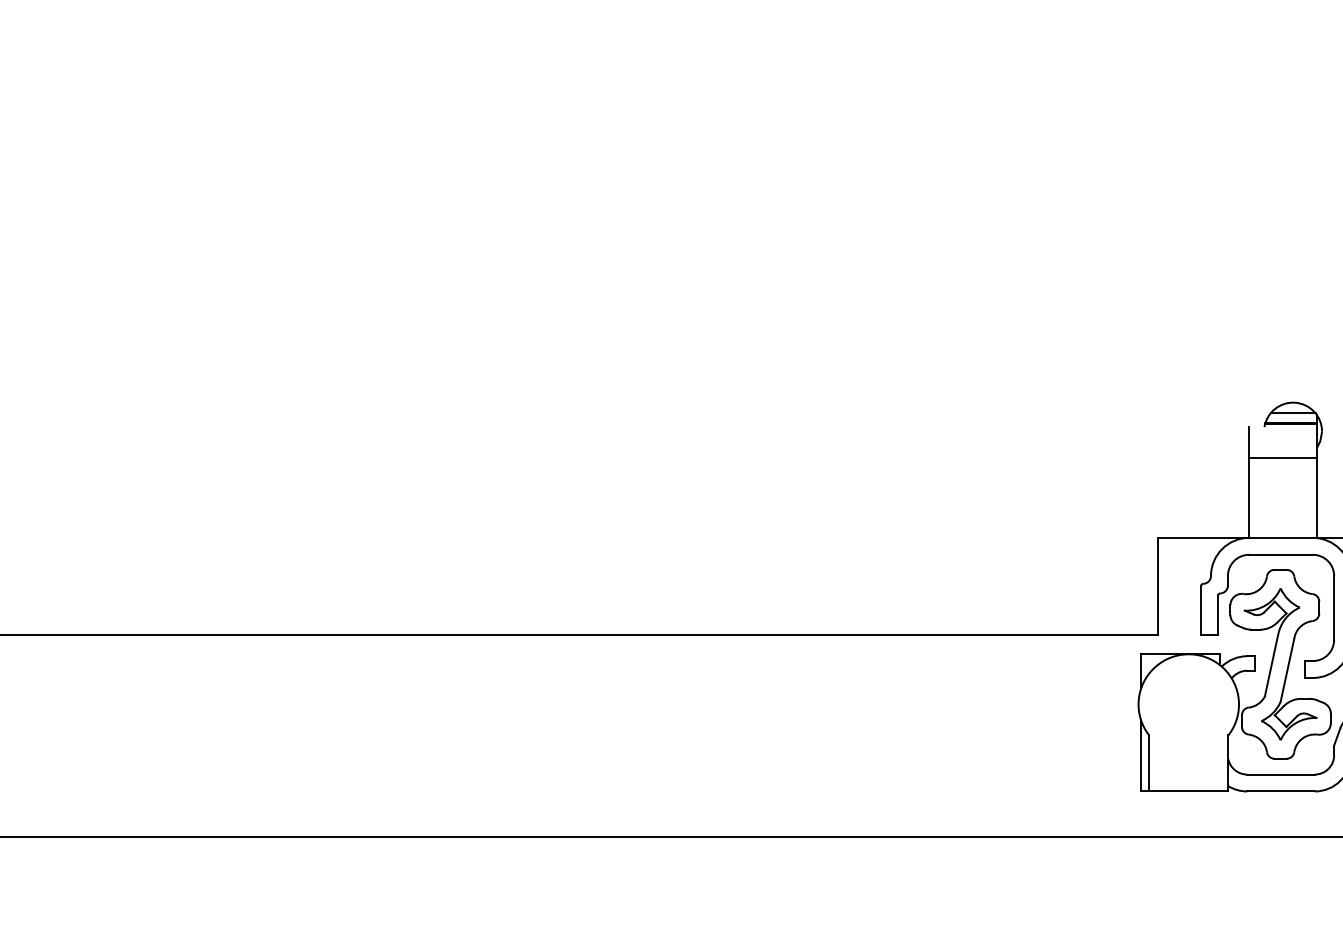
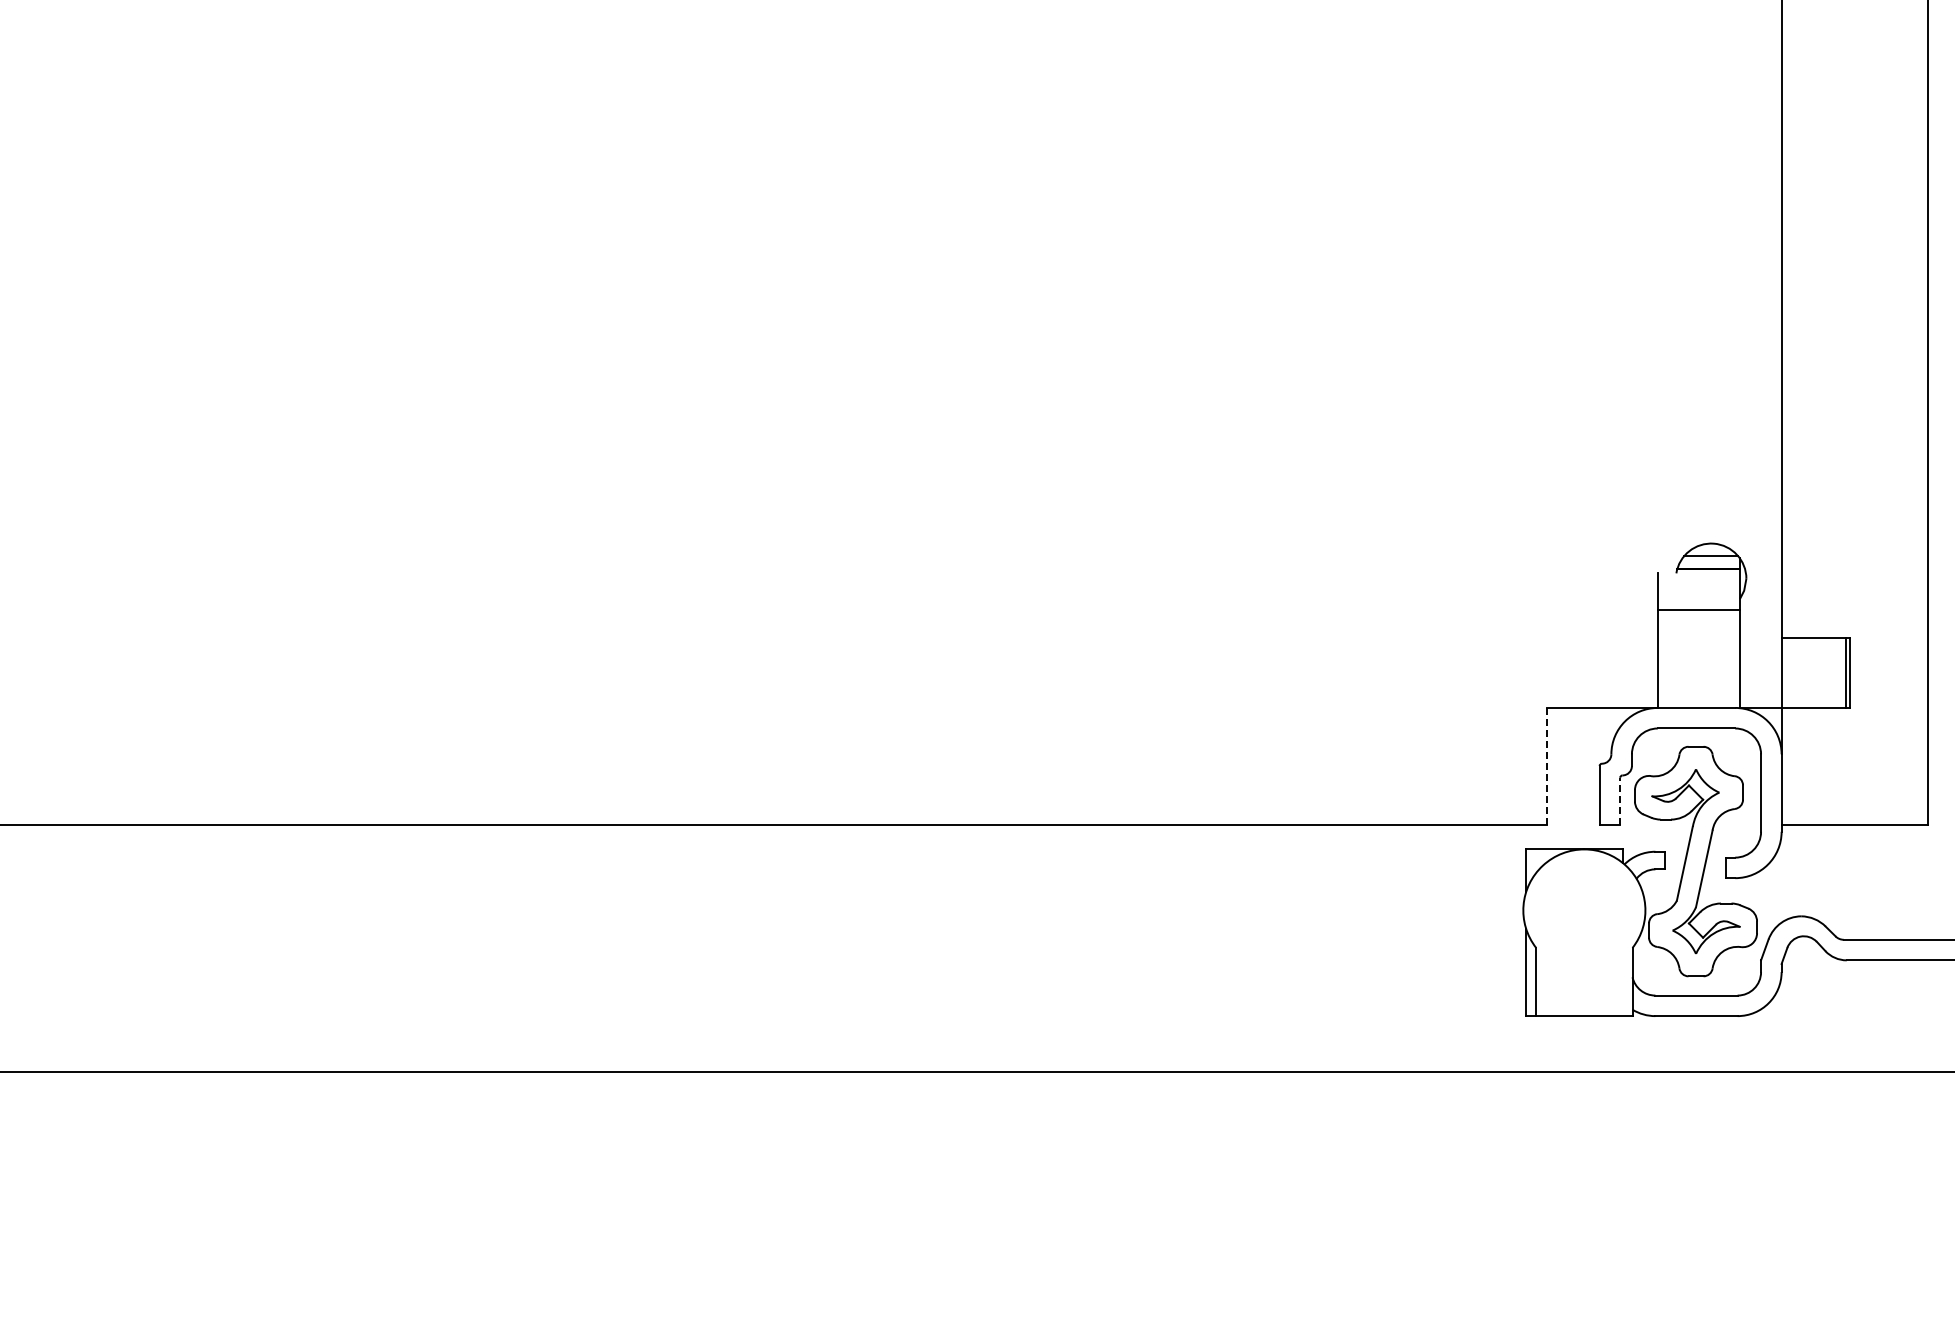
line: (1157, 586) -> (1546, 766), solid -> dashed
line: (1218, 614) -> (1620, 801), solid -> dashed

